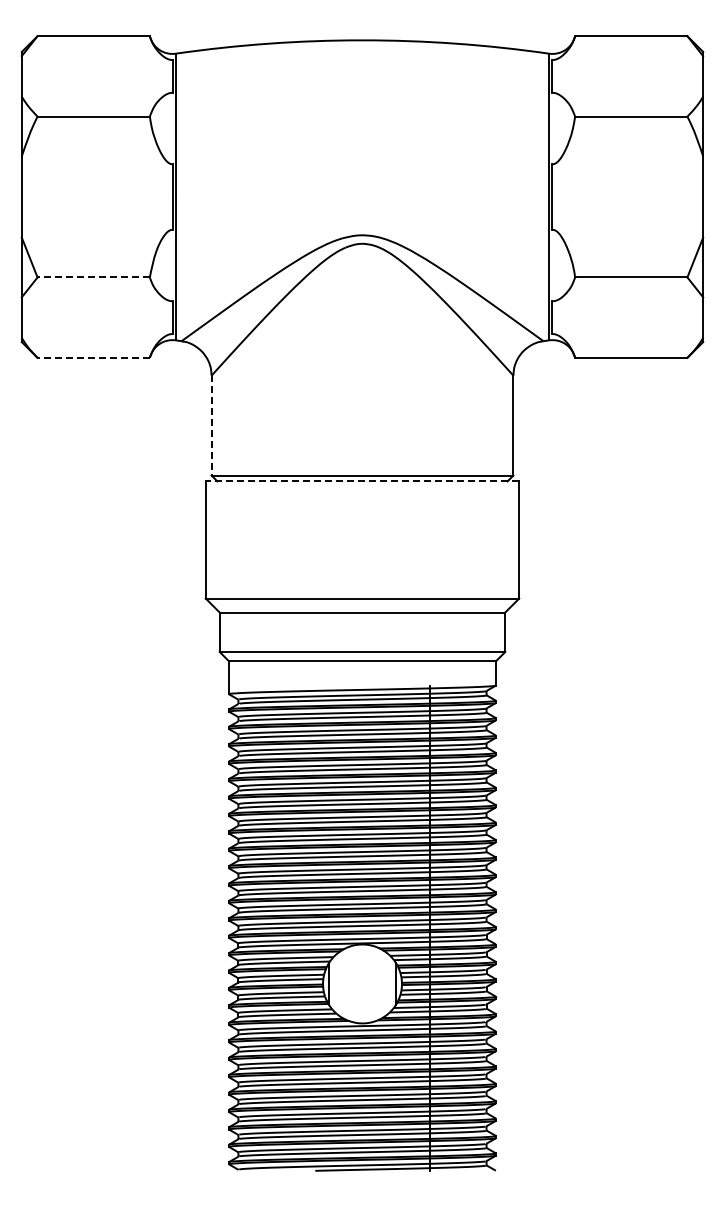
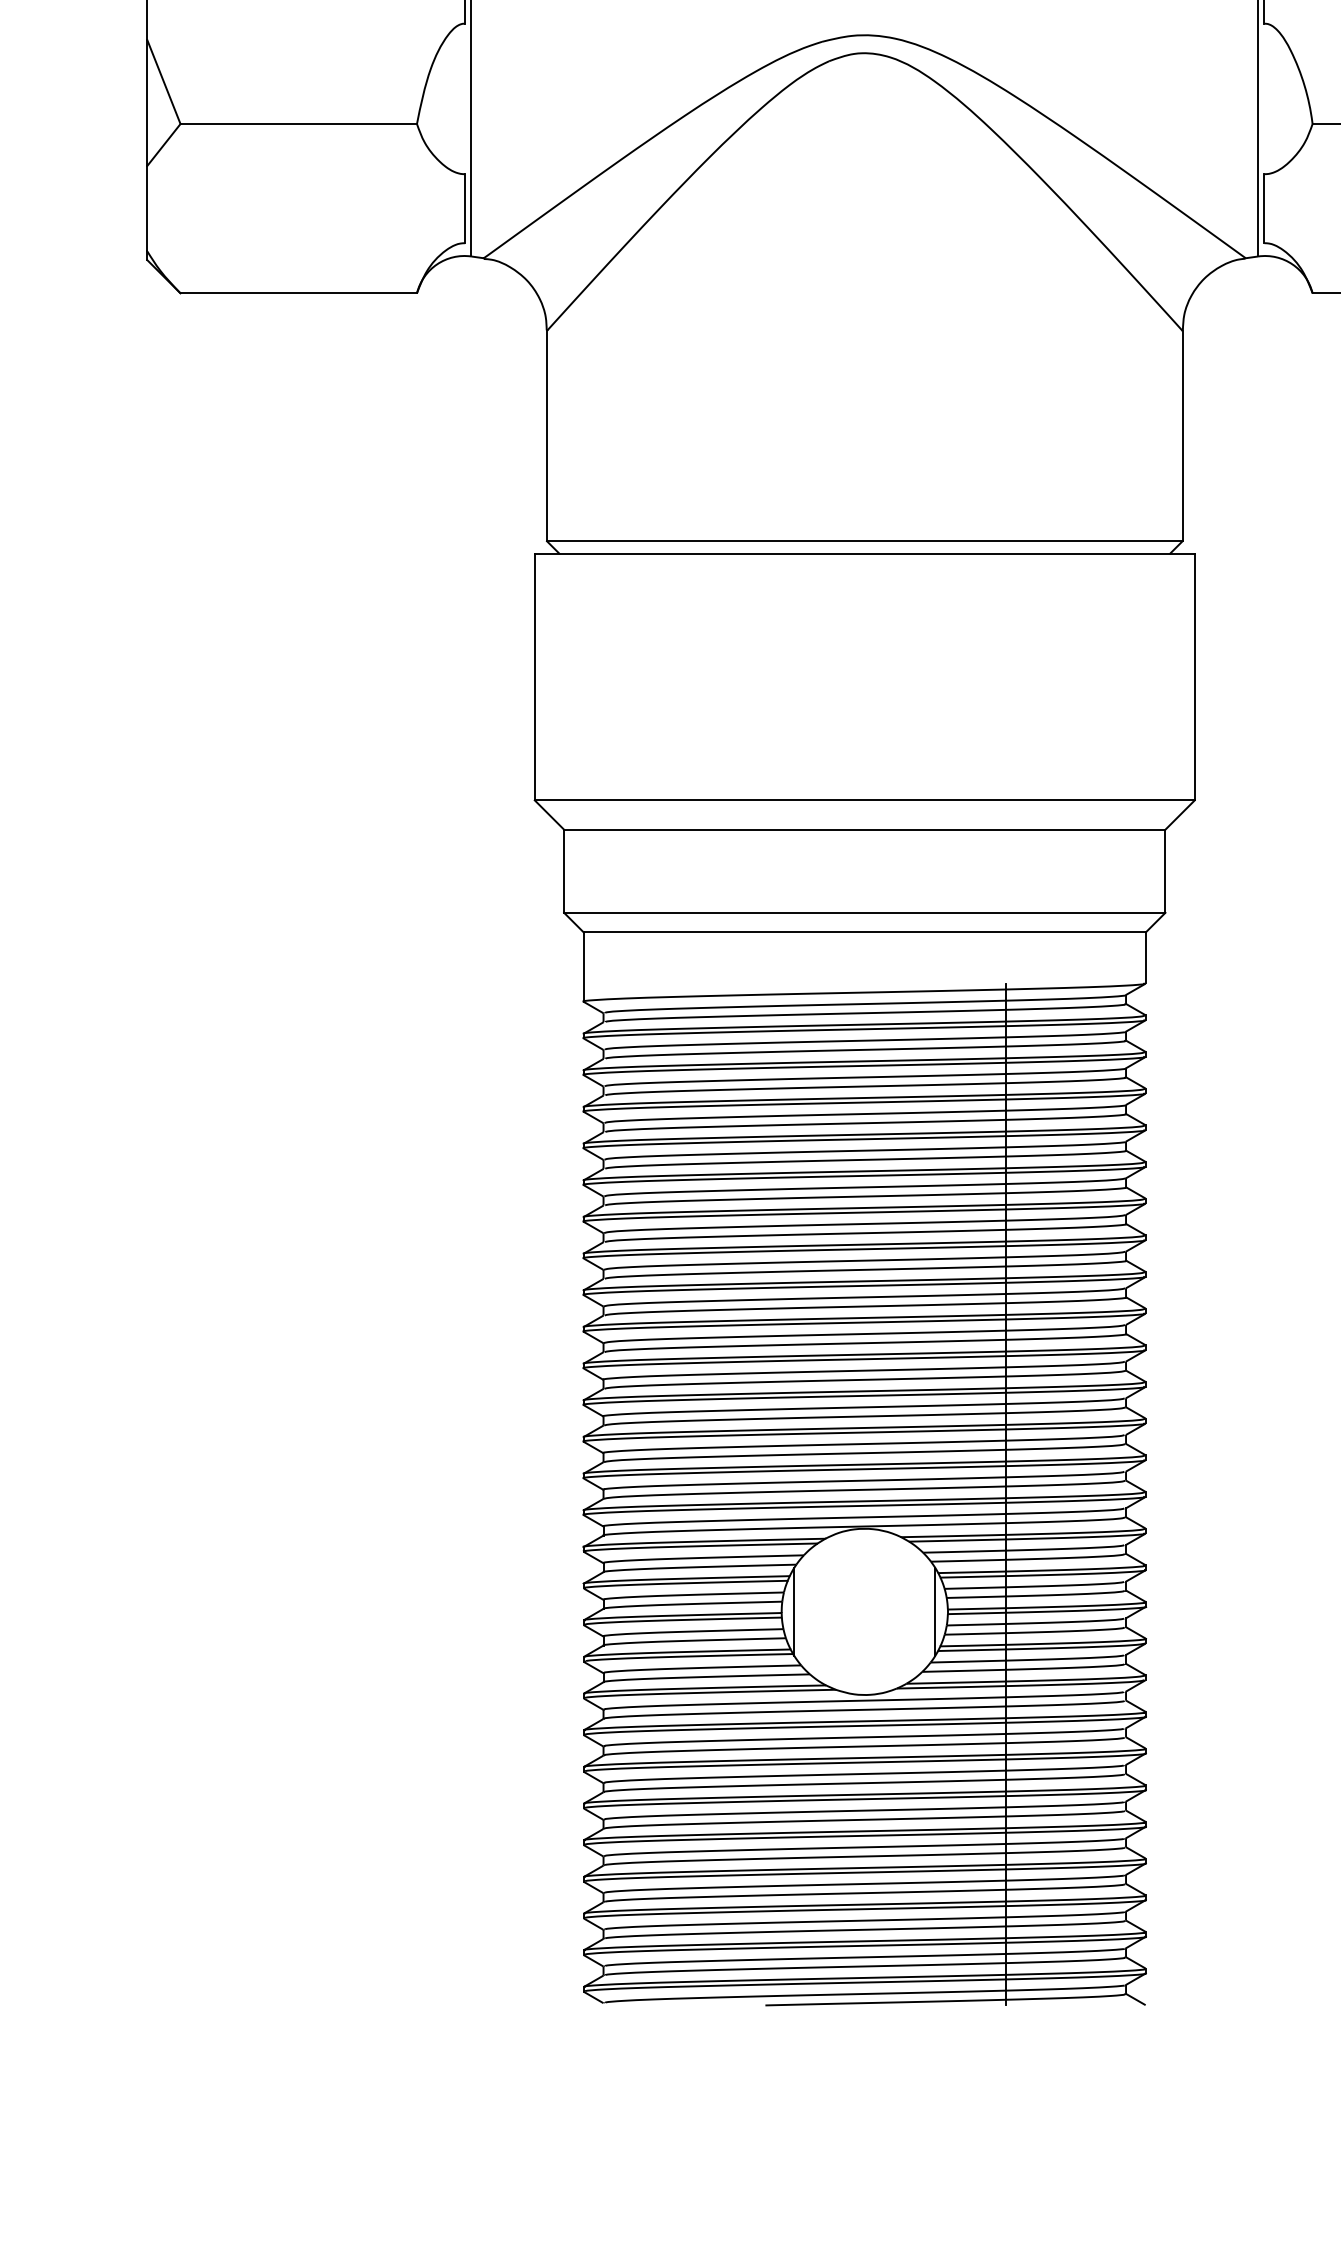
line: (93, 277) -> (298, 124), dashed -> solid
line: (93, 357) -> (298, 292), dashed -> solid
line: (211, 425) -> (546, 435), dashed -> solid
line: (362, 481) -> (864, 553), dashed -> solid

